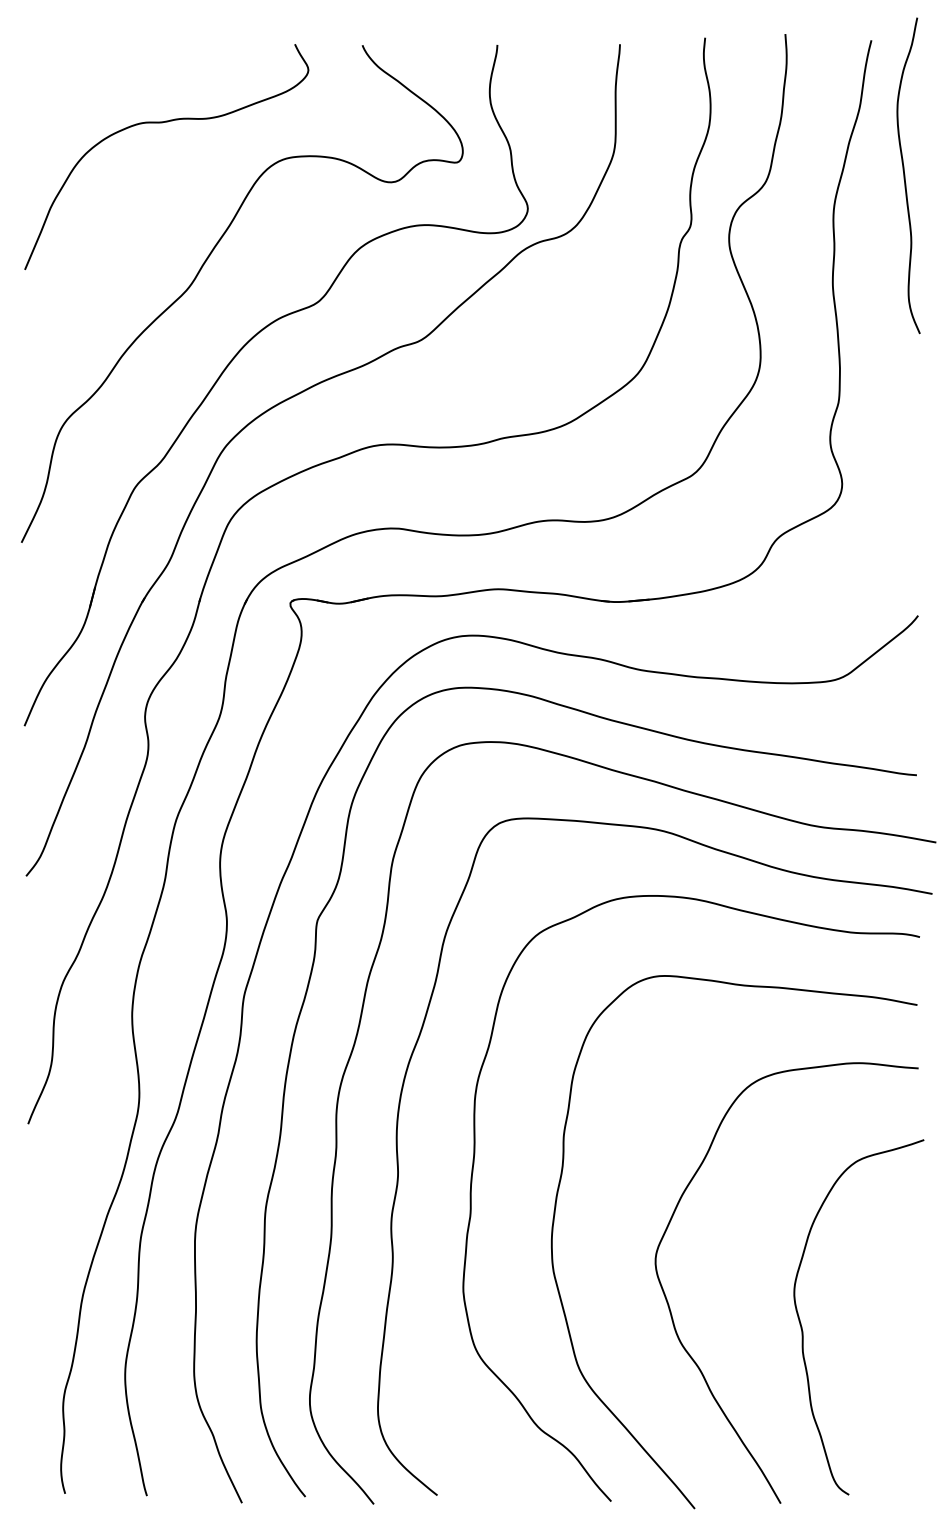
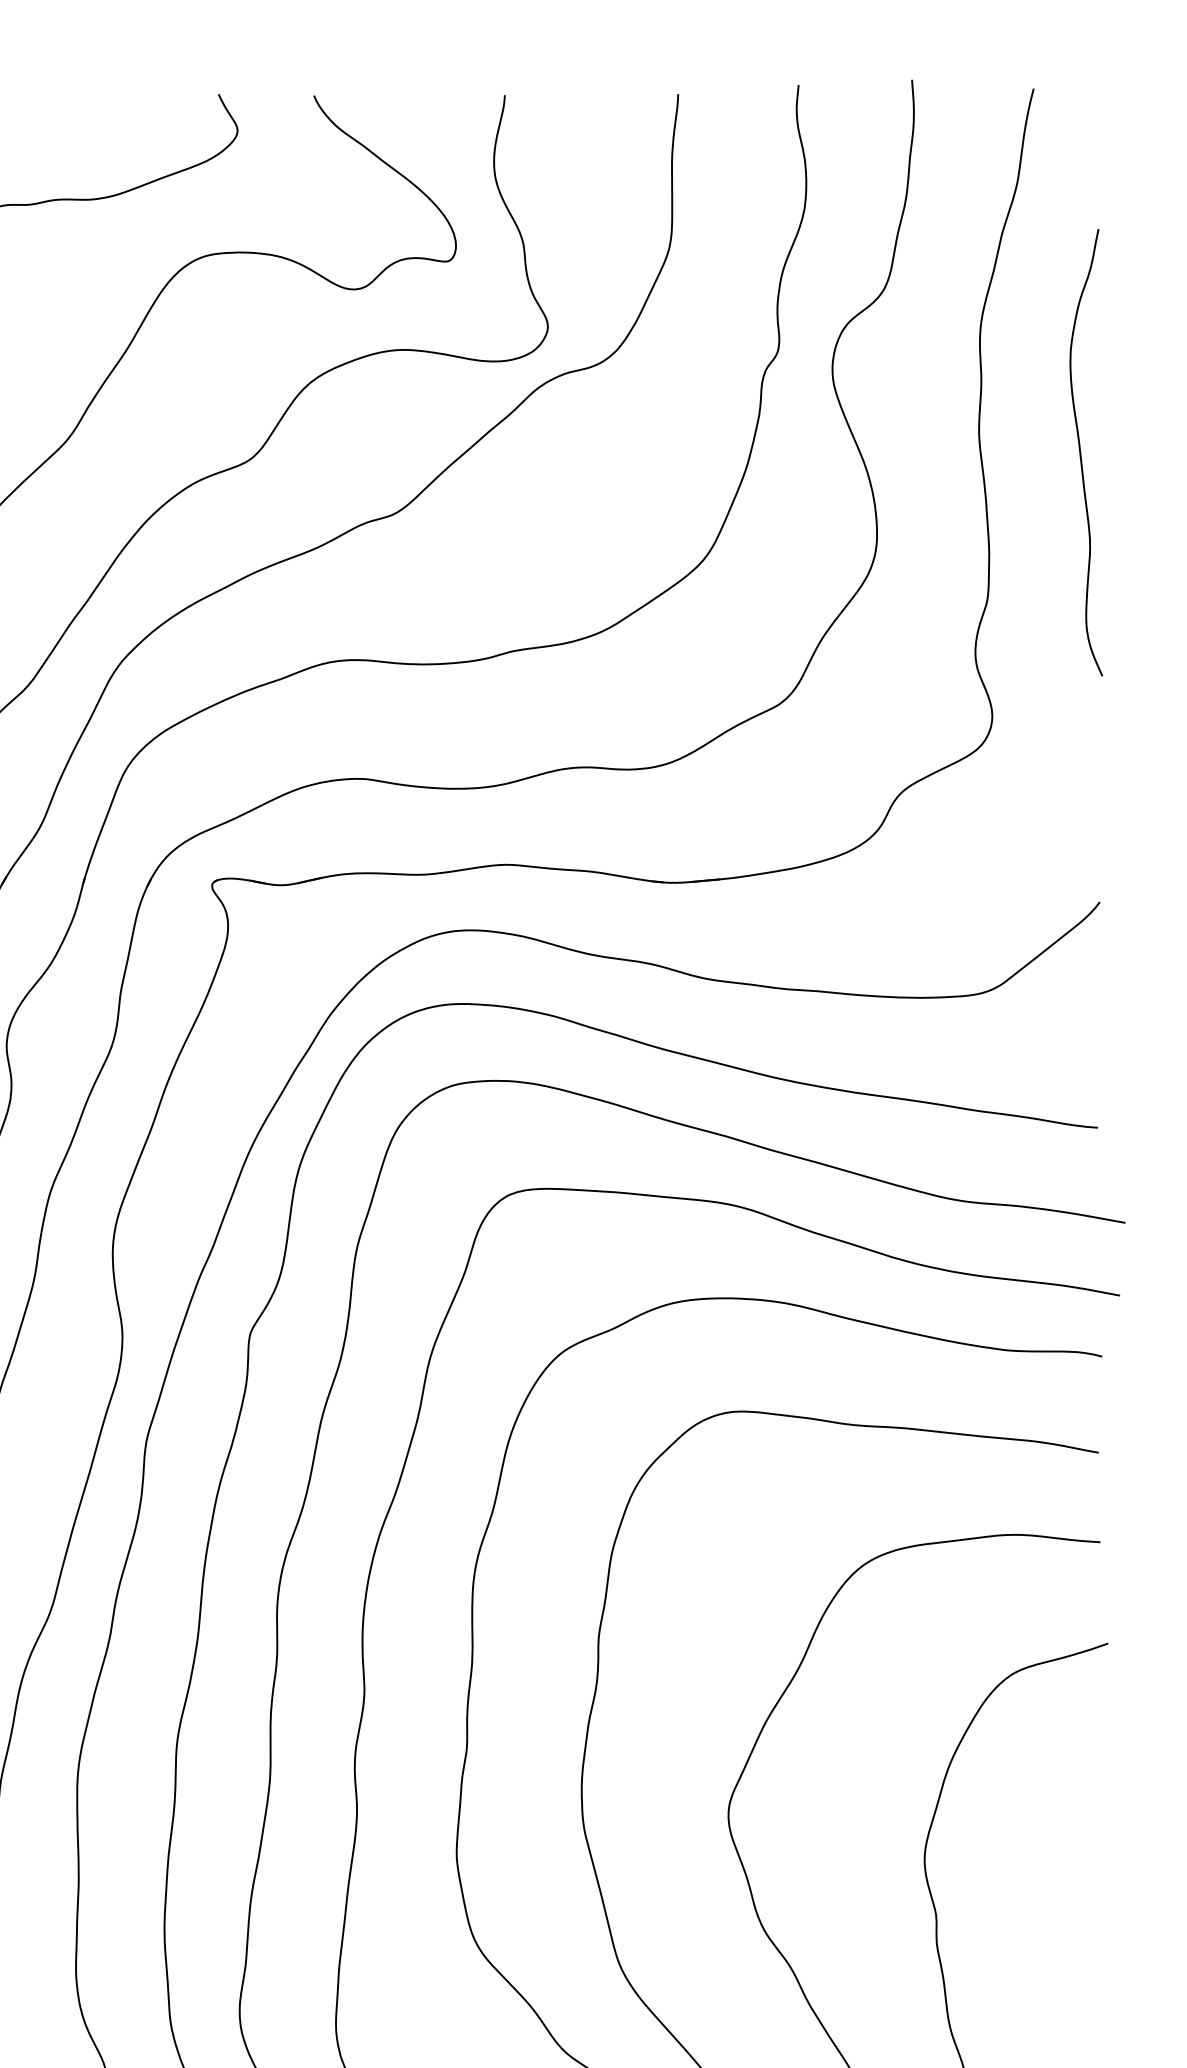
curve: (905, 175) -> (1081, 452), moved

